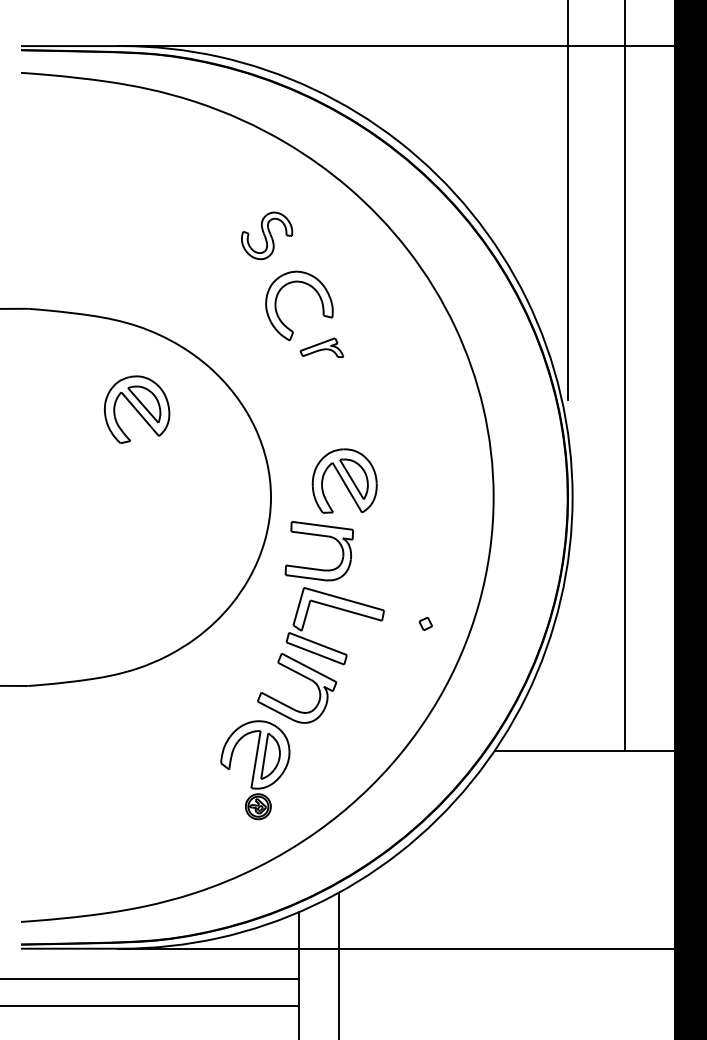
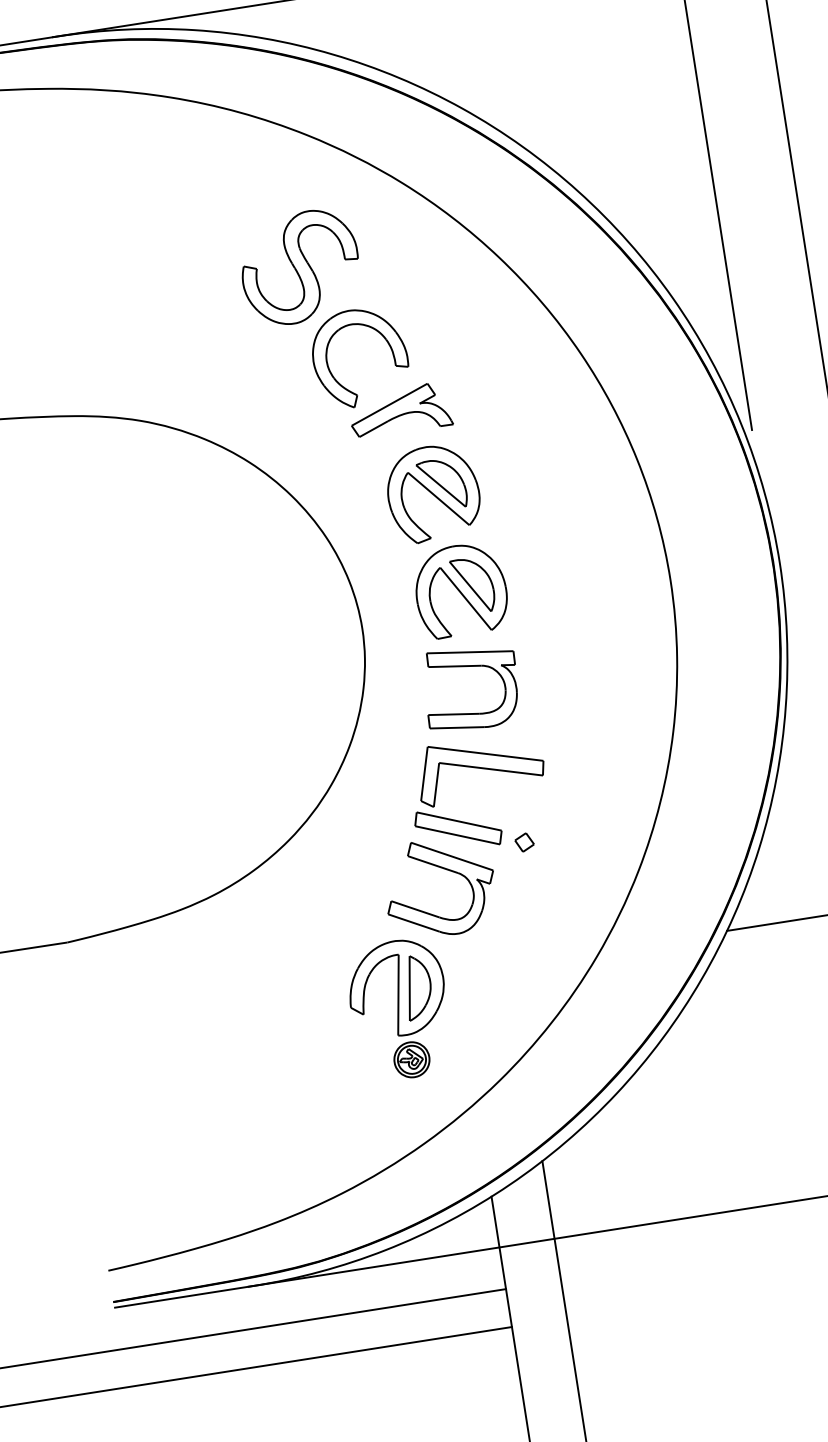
part: (266, 235) -> (299, 267), size x1.67
part: (321, 347) -> (399, 410), size x1.67
part: (136, 409) -> (432, 493), moved
part: (318, 536) -> (467, 667), moved
part: (425, 623) -> (524, 841), moved

